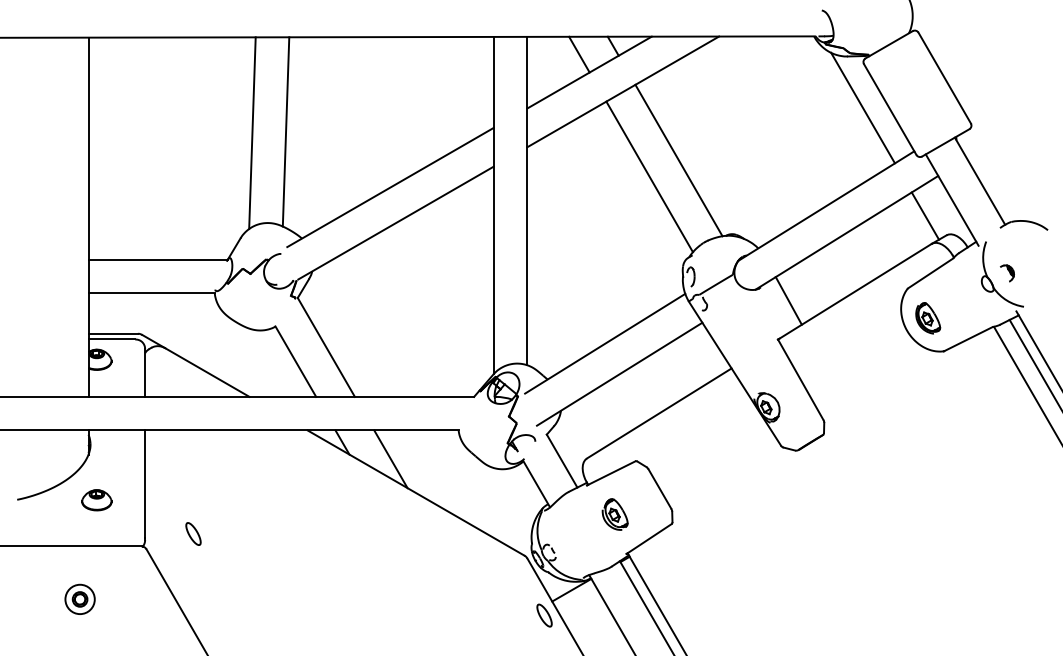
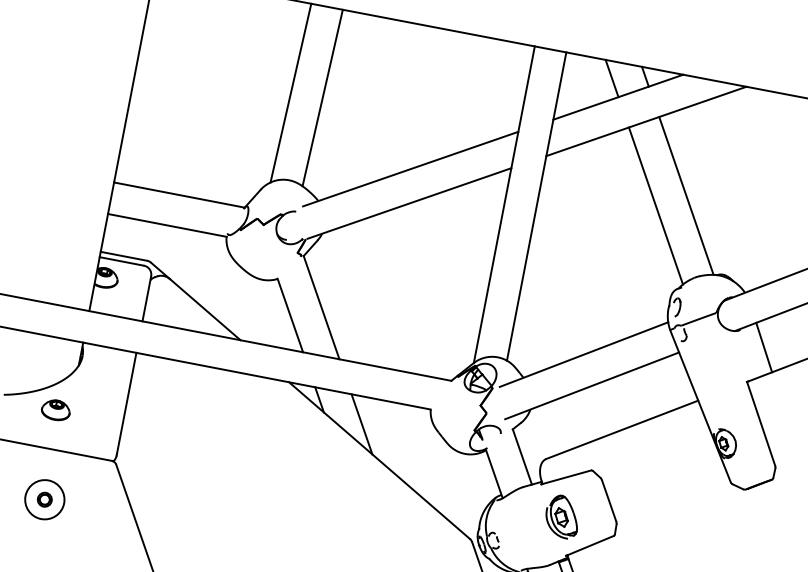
part: (96, 500) -> (55, 410), moved
part: (614, 514) -> (561, 516), size x1.4
part: (193, 533) -> (163, 458), removed
circle: (79, 599) -> (44, 499), size x1.4

